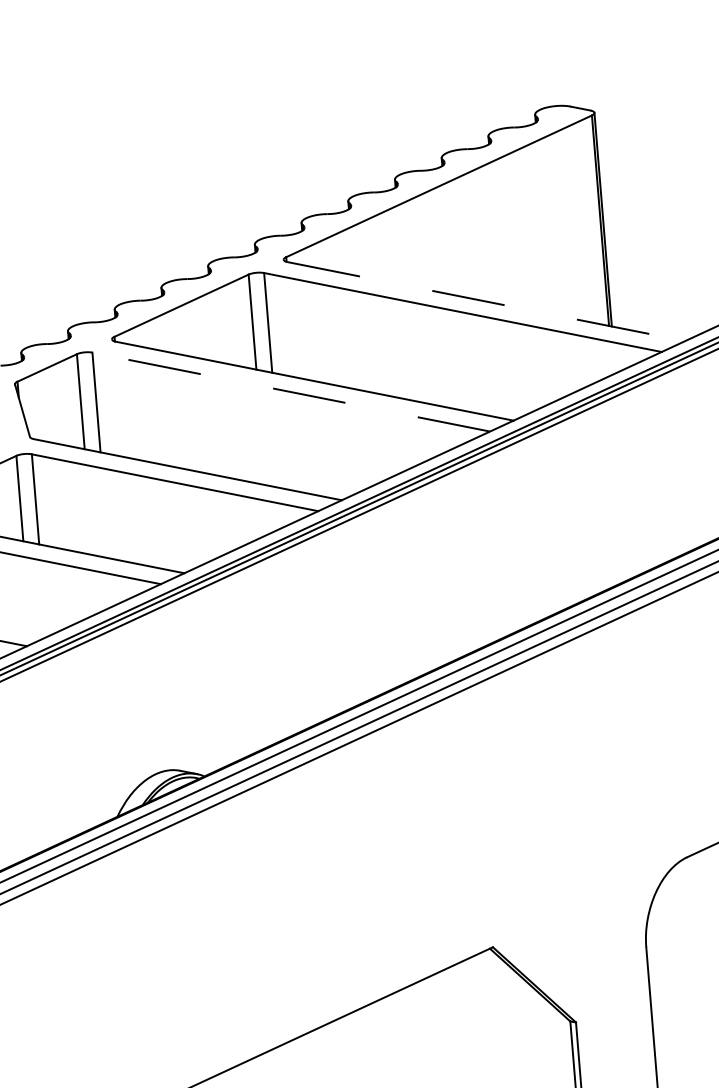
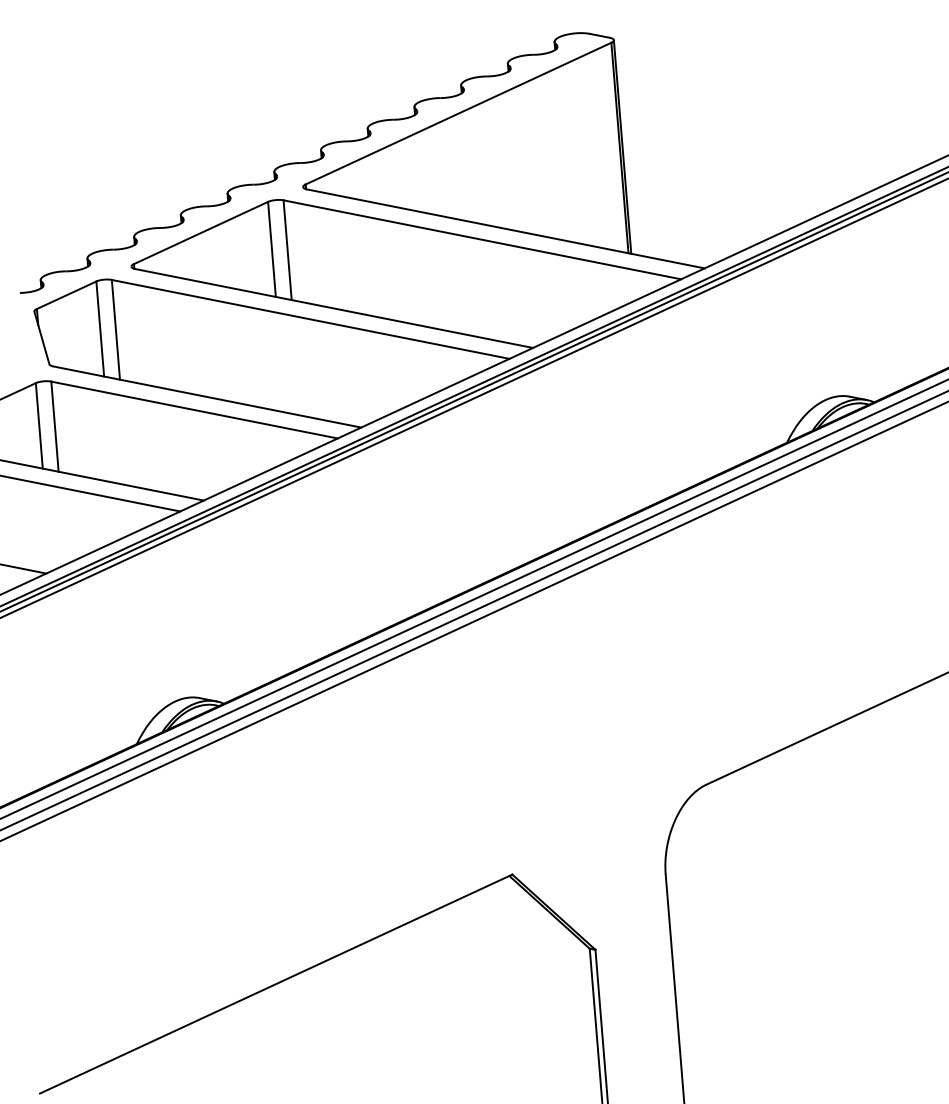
line: (486, 301) -> (505, 228), dashed -> solid
line: (291, 392) -> (310, 319), dashed -> solid

